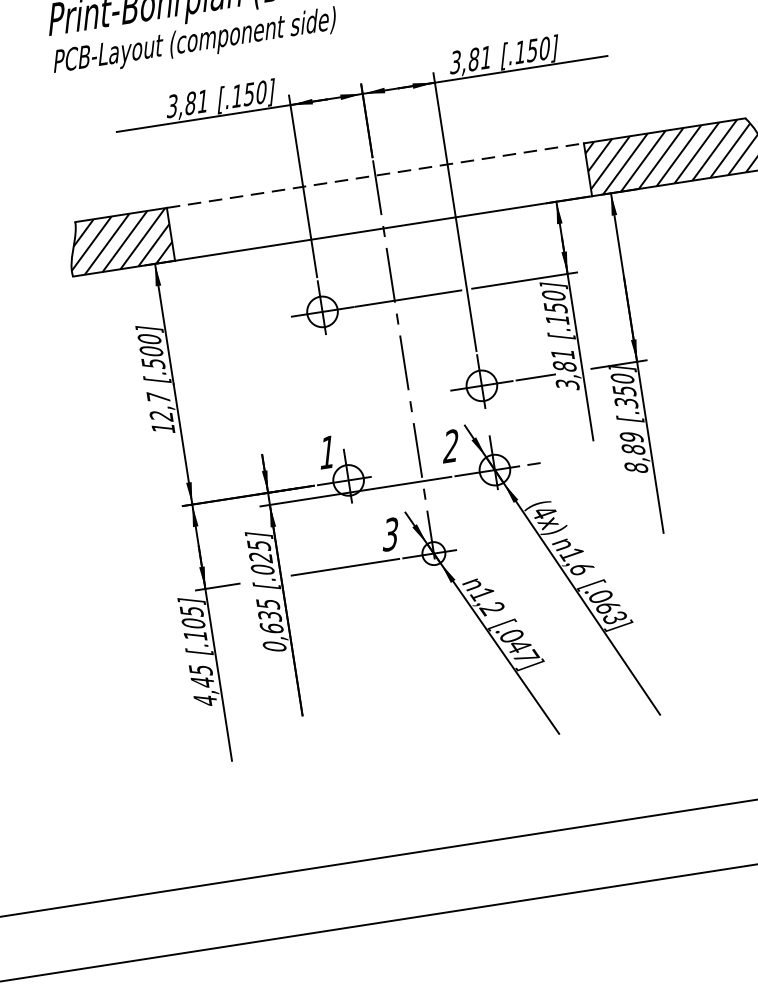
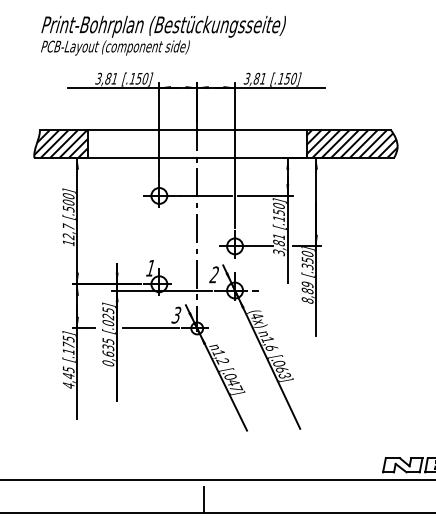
line: (375, 175) -> (197, 130), dashed -> solid
text: (193, 622) -> (68, 344), [.105] -> [.175]
line: (496, 878) -> (203, 499), added

